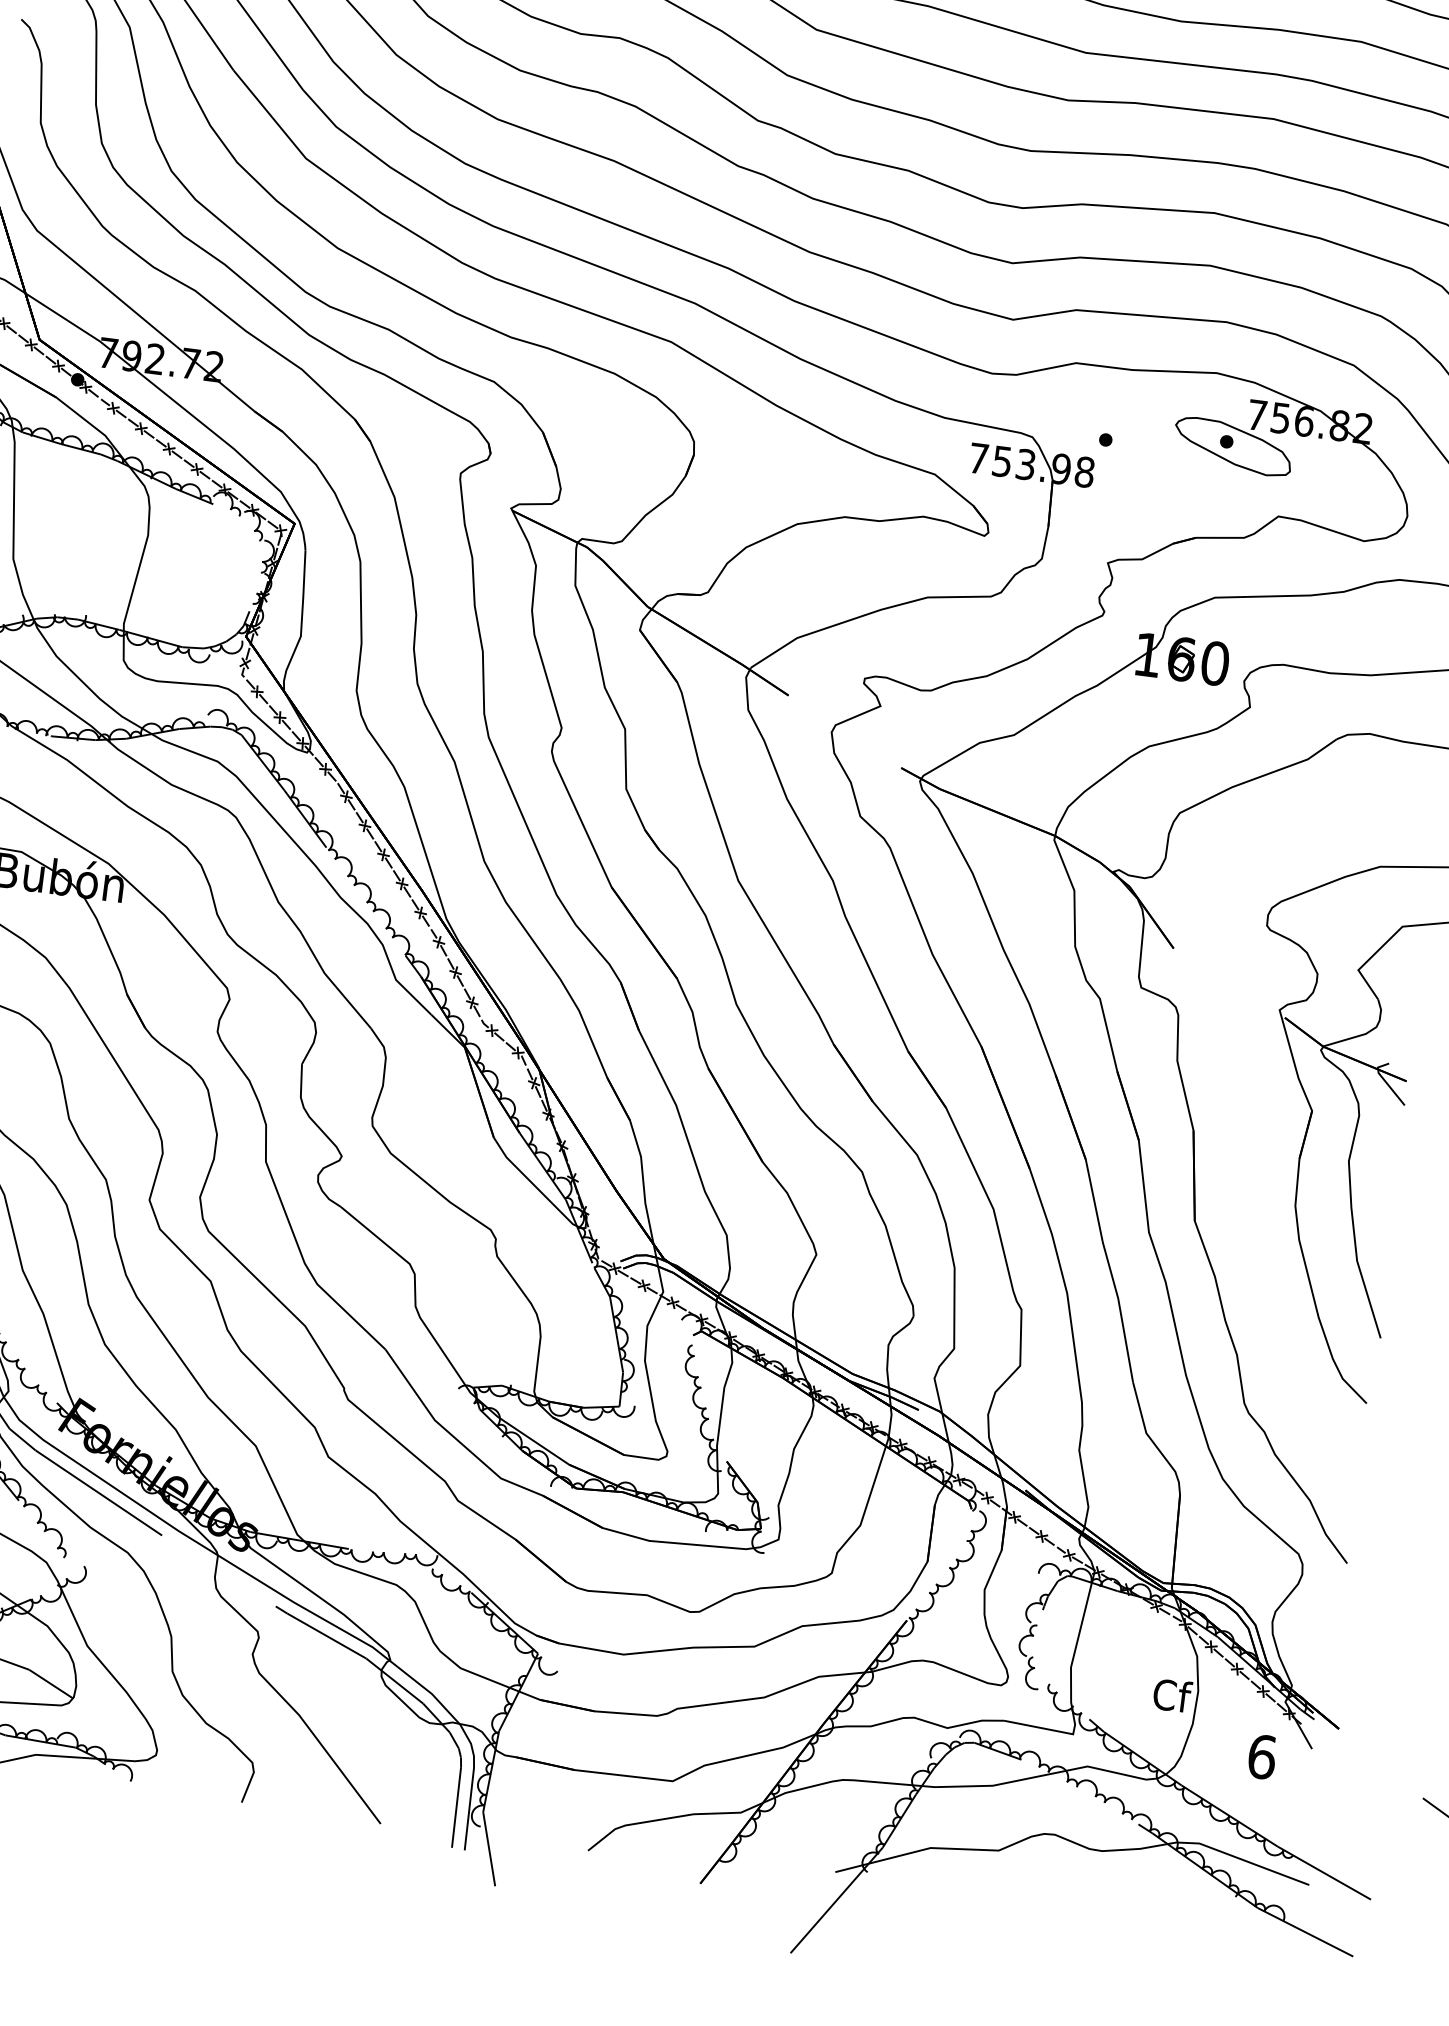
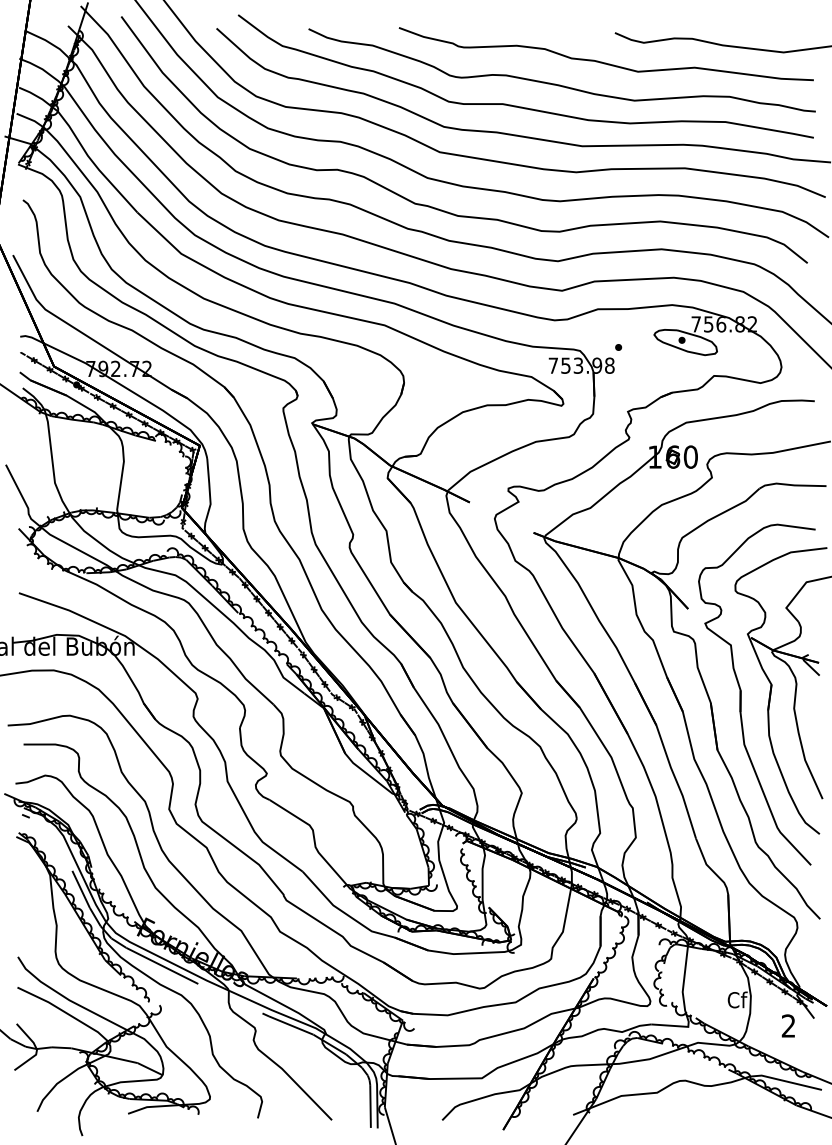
part: (1253, 1122) -> (741, 694), added
text: (1261, 1755) -> (788, 1025), 6 -> 2

